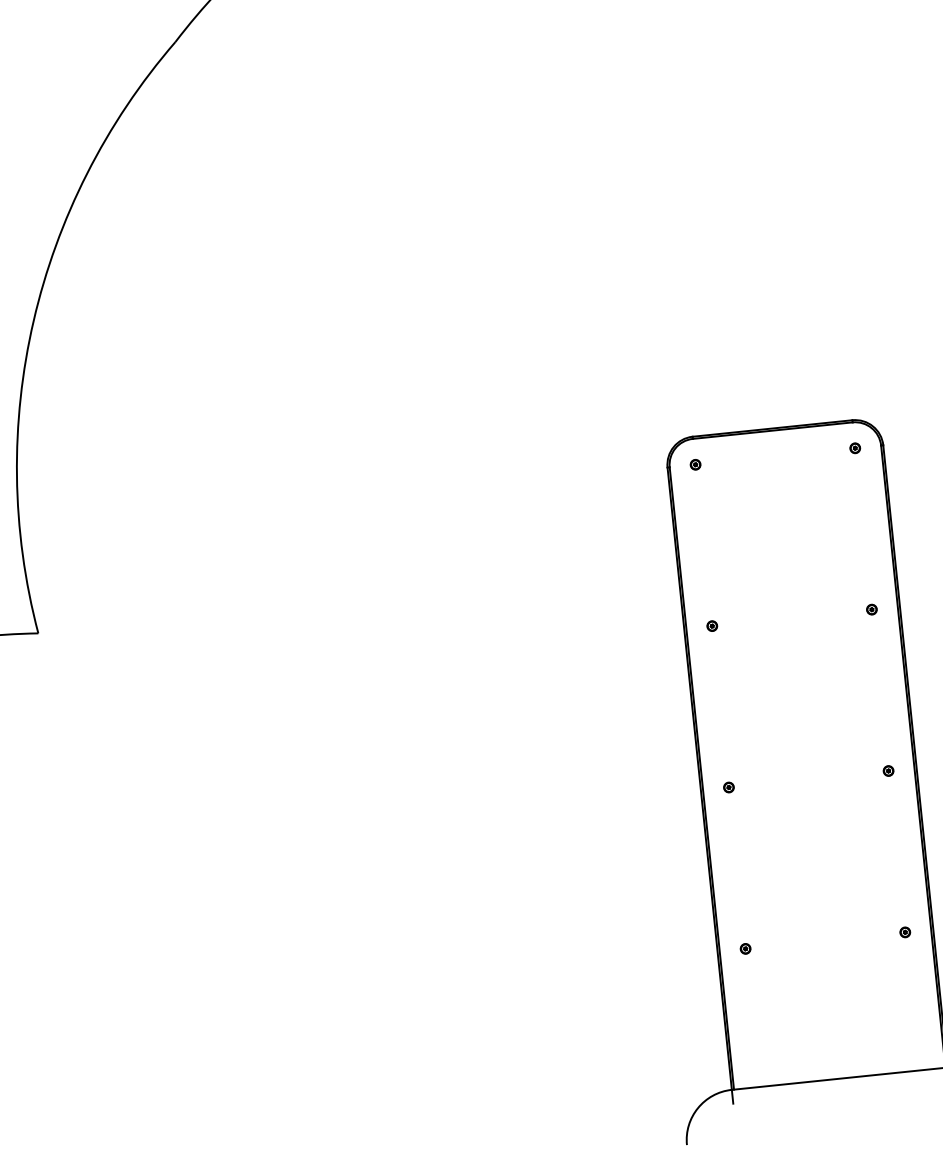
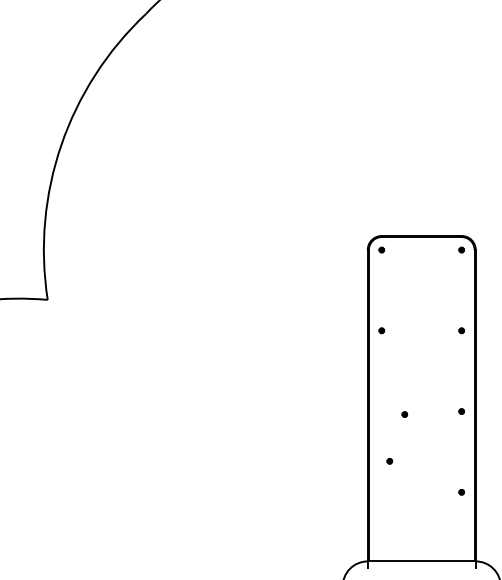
part: (728, 787) -> (404, 414), moved
part: (745, 949) -> (389, 461), moved

